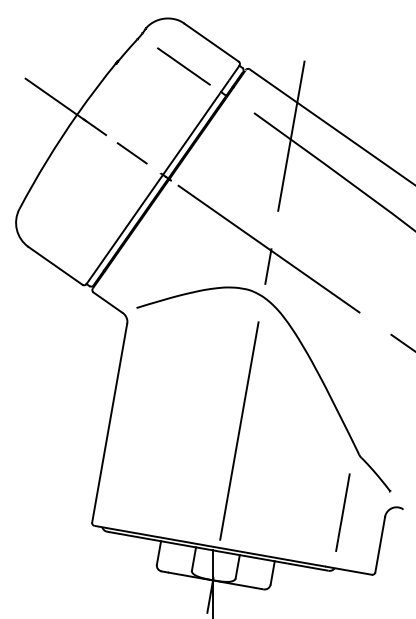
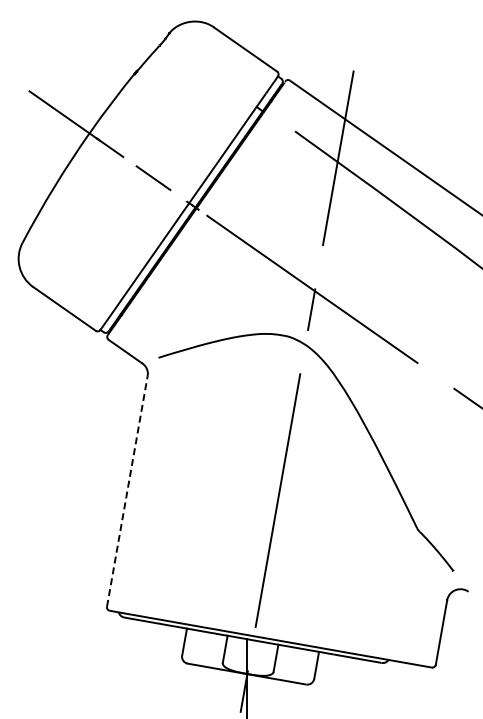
line: (183, 66) -> (213, 77), removed
line: (109, 423) -> (127, 491), solid -> dashed
line: (342, 511) -> (397, 594), removed

